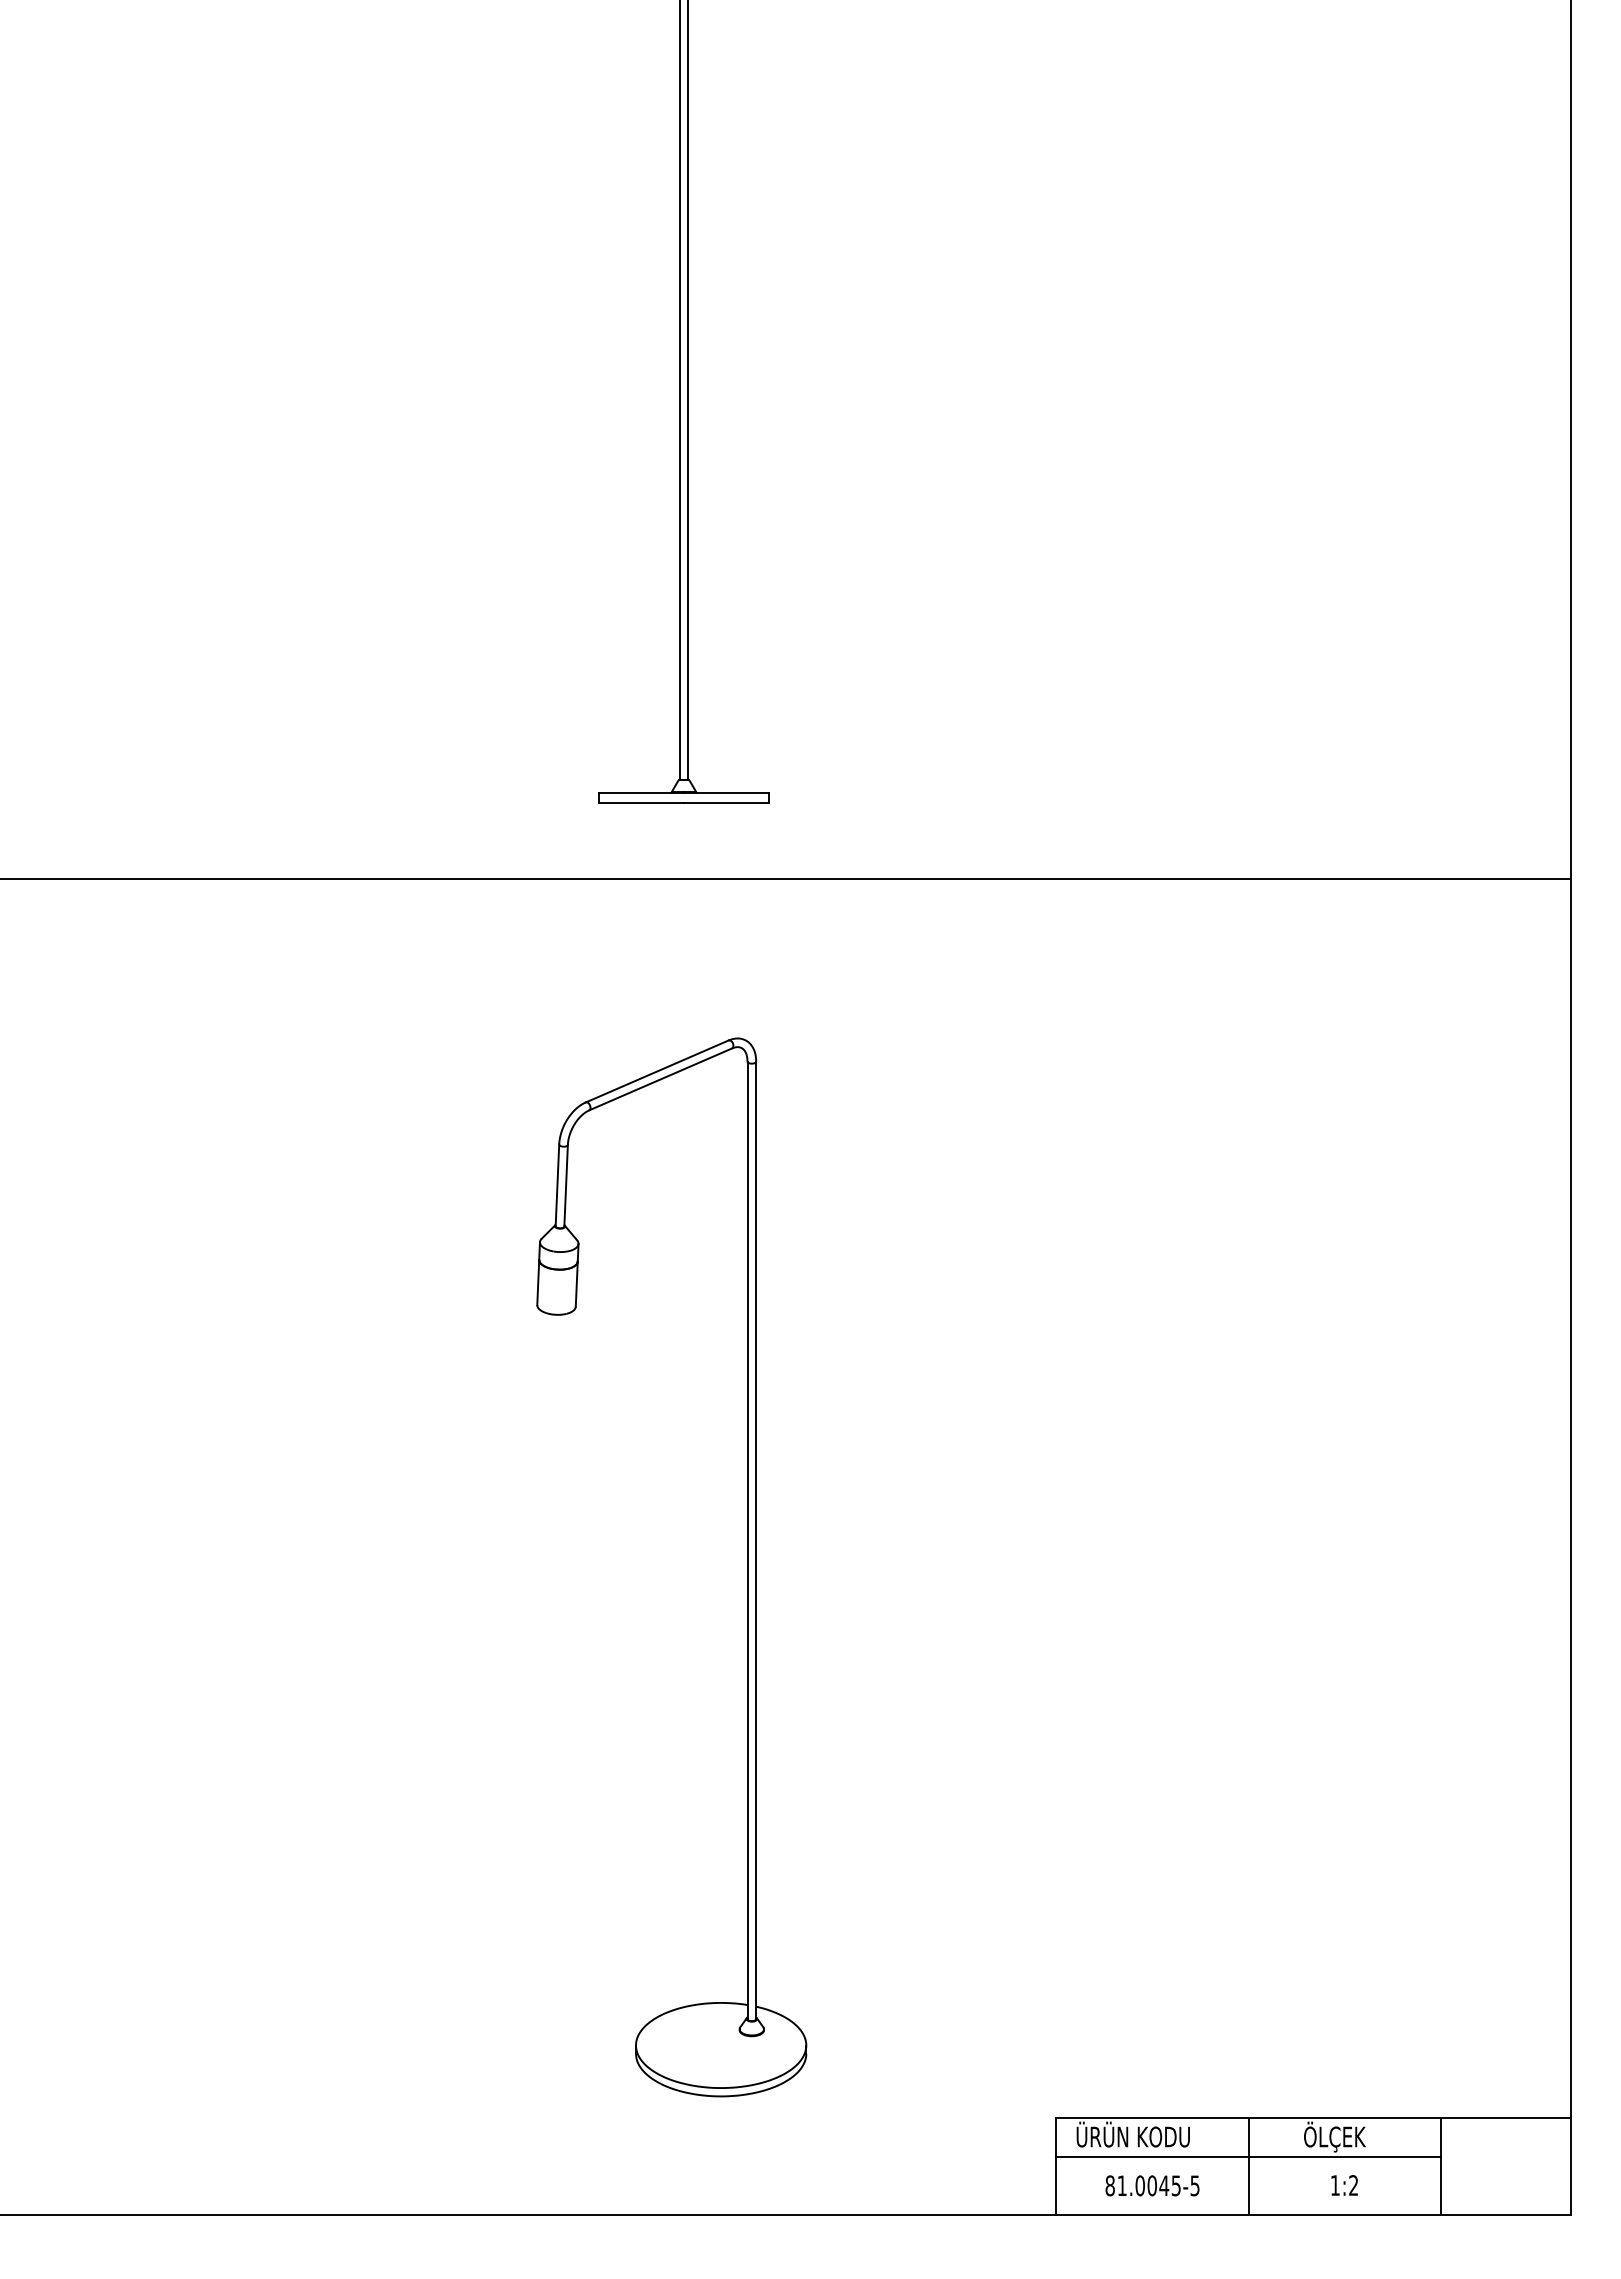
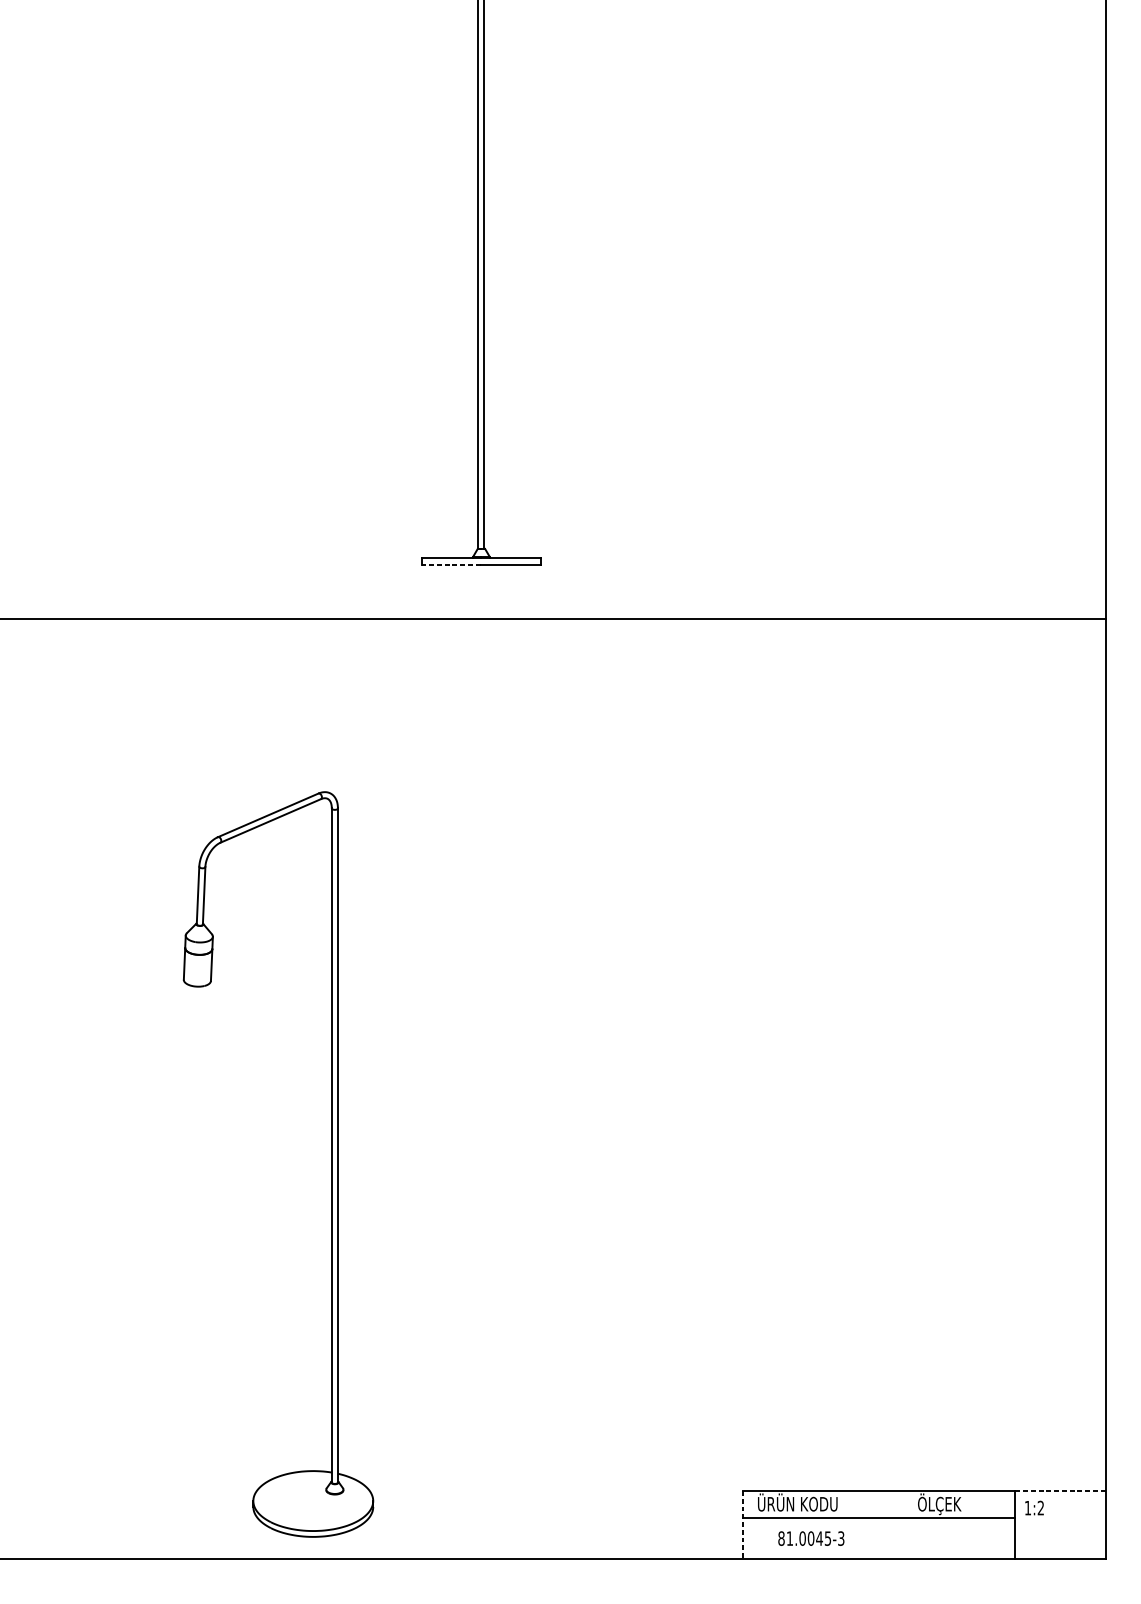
line: (641, 802) -> (451, 564), solid -> dashed
part: (747, 1567) -> (331, 1164), moved
line: (1505, 2118) -> (1059, 1491), solid -> dashed
line: (1055, 2166) -> (742, 1525), solid -> dashed
line: (1248, 2166) -> (878, 1525), removed
text: (1195, 2185) -> (841, 1538), 81.0045-5 -> 81.0045-3
text: (1344, 2185) -> (1034, 1508), moved

